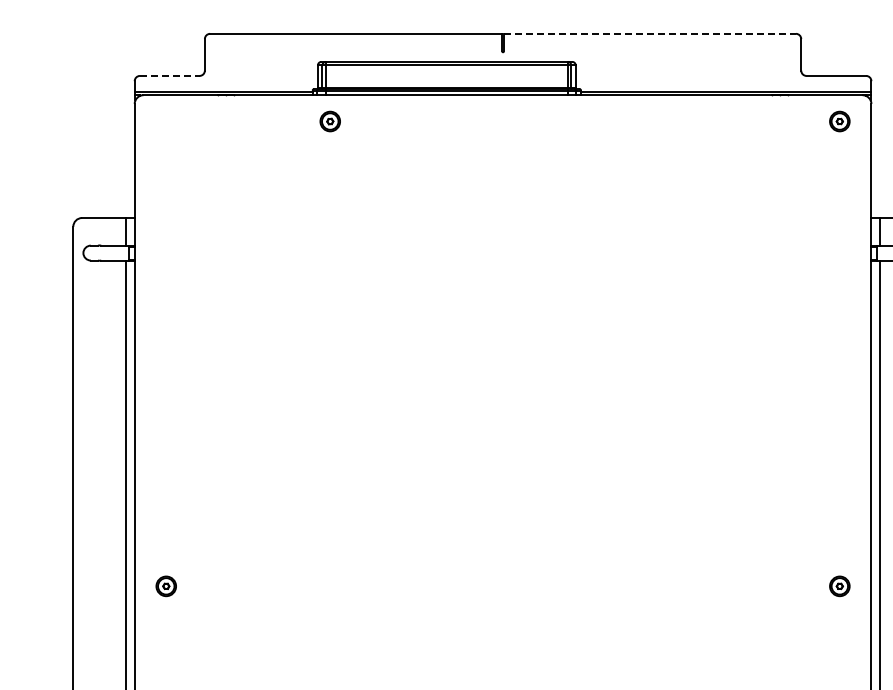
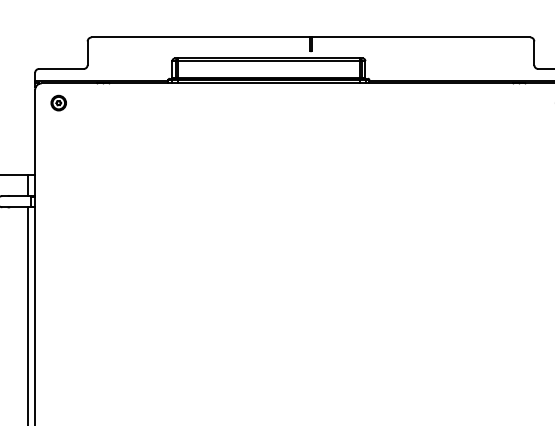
line: (650, 33) -> (421, 37), dashed -> solid
line: (169, 75) -> (61, 68), dashed -> solid
part: (329, 121) -> (58, 103), moved

